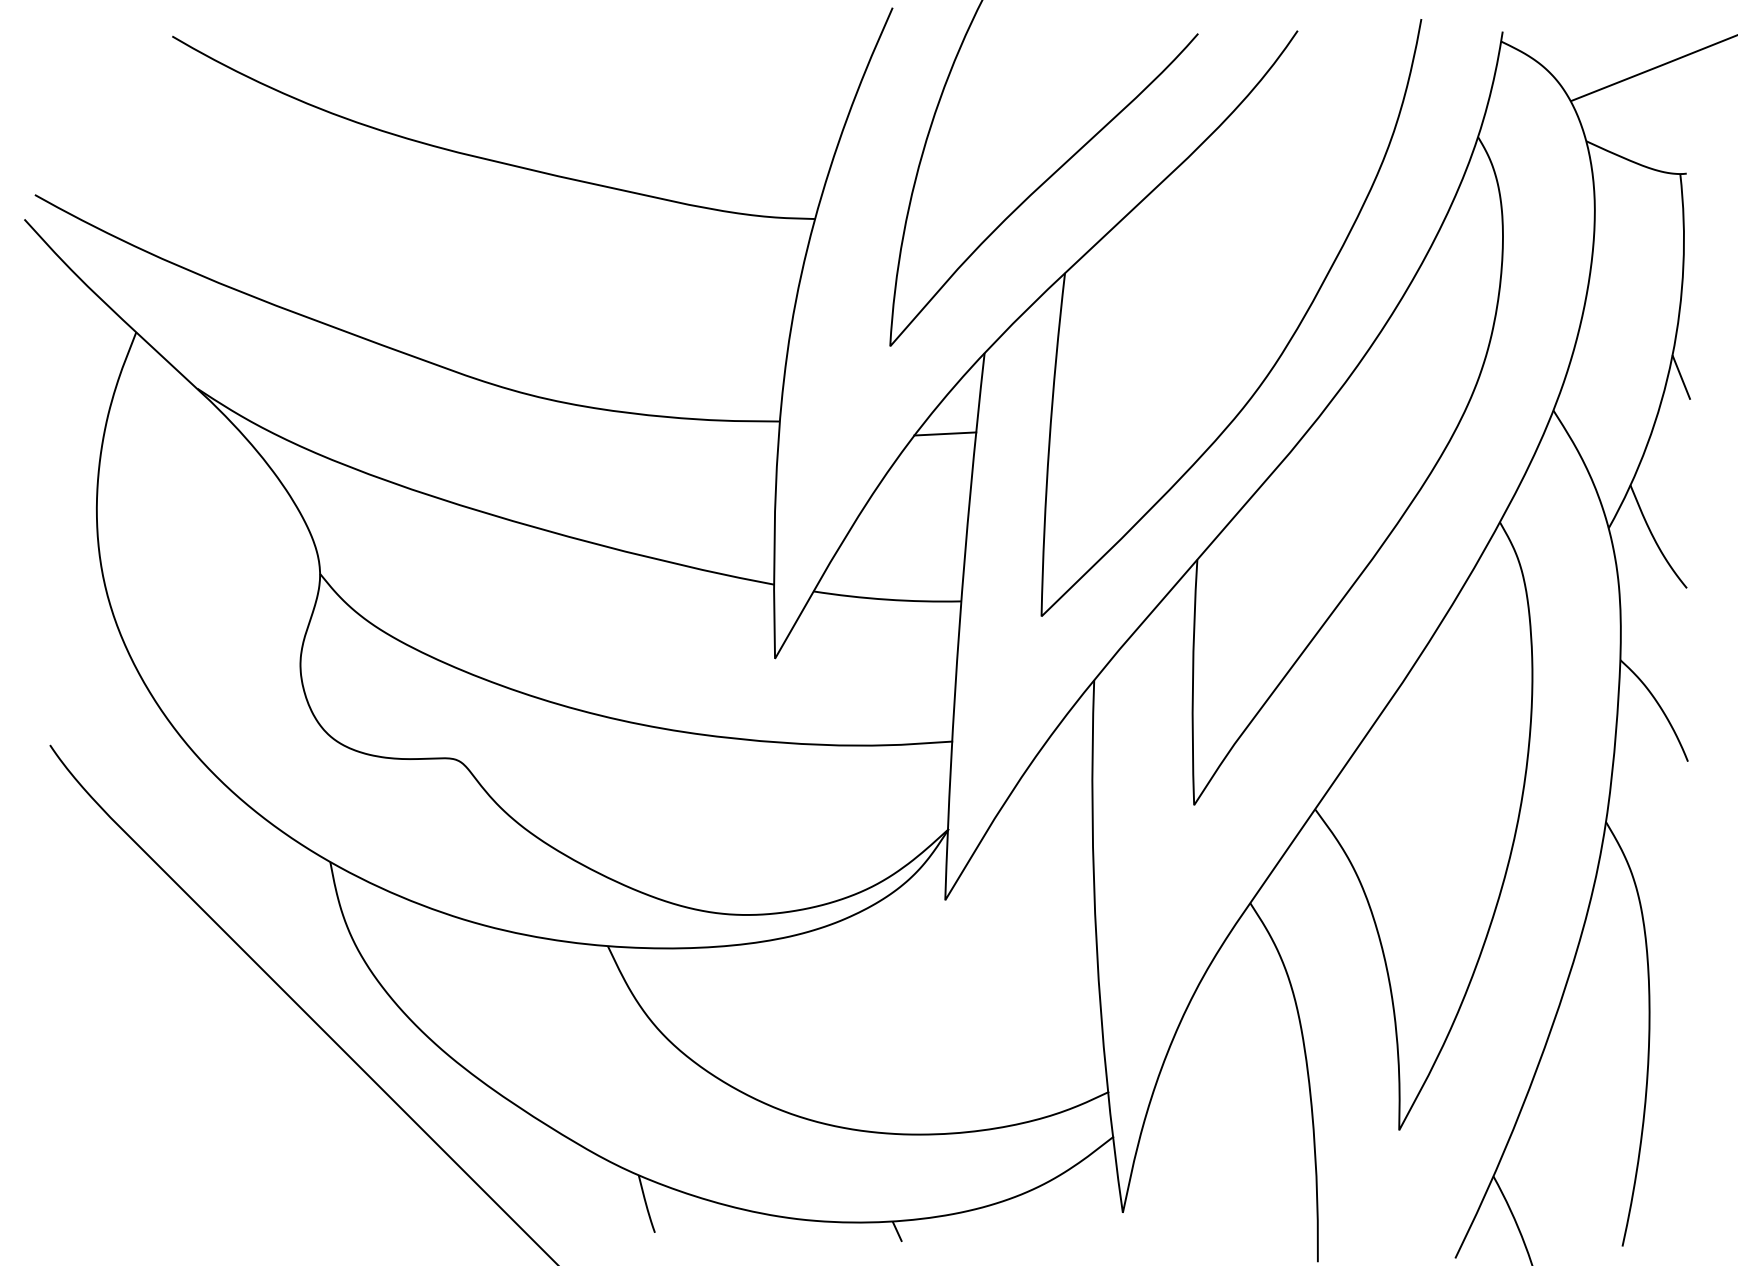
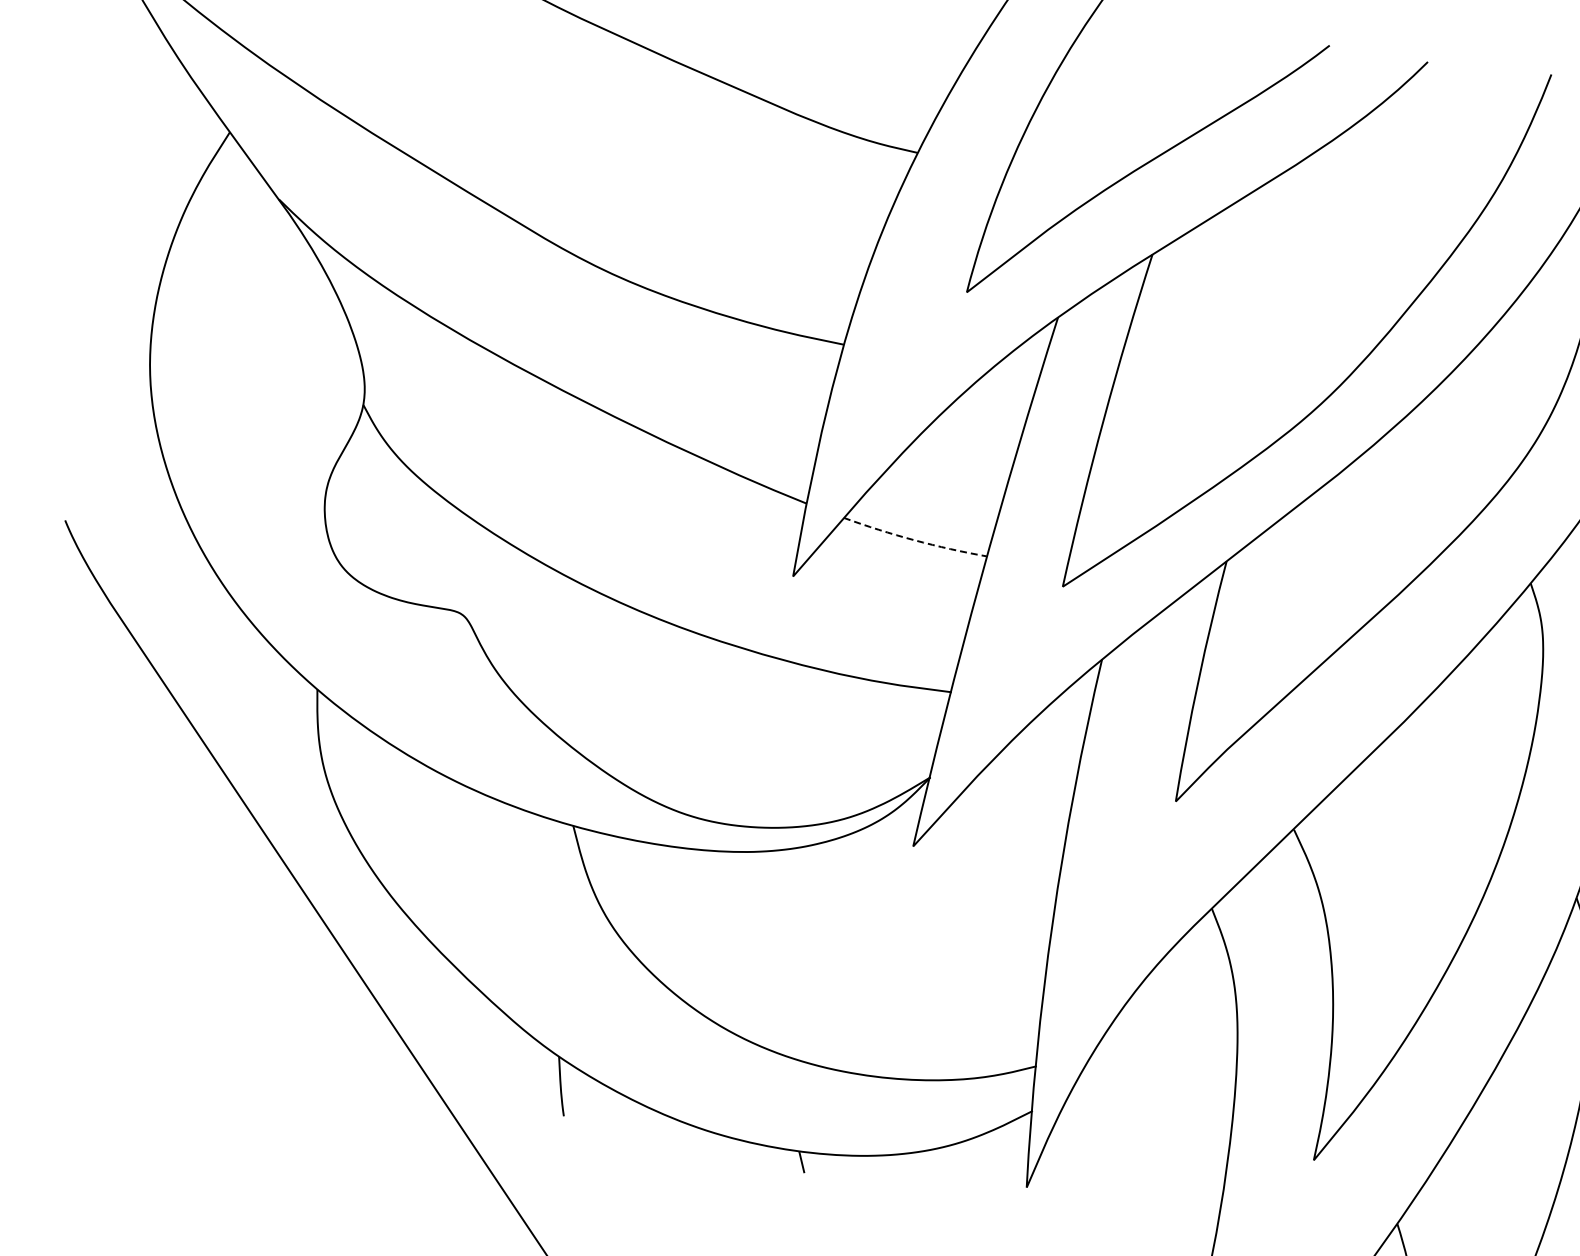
line: (945, 433) -> (1004, 388), removed
arc: (886, 599) -> (913, 540), solid -> dashed

